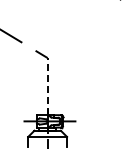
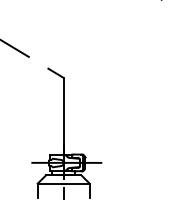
line: (47, 86) -> (63, 116), dashed -> solid

